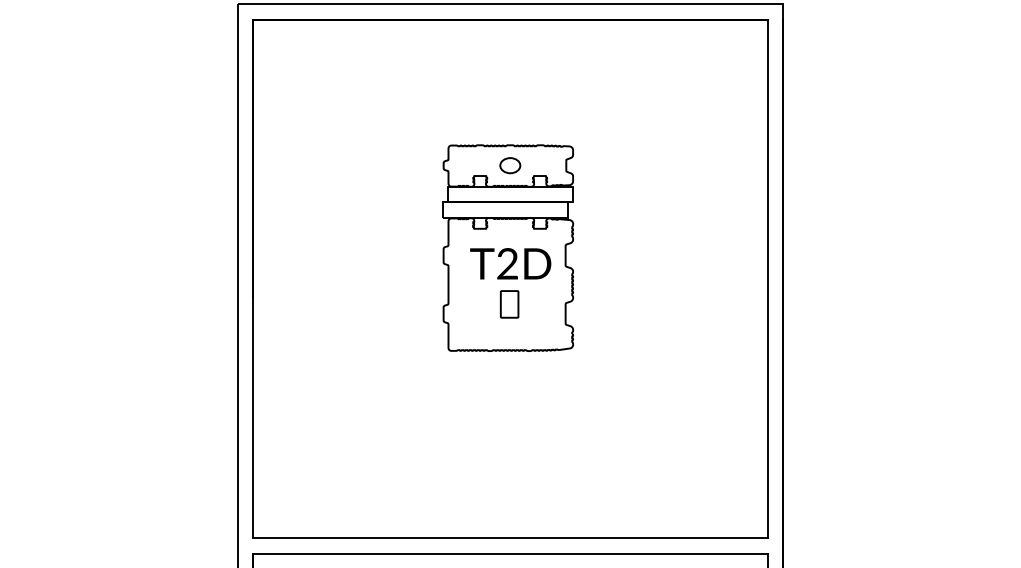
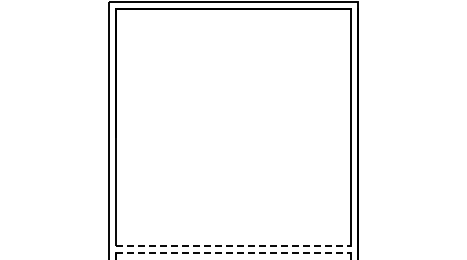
part: (508, 247) -> (232, 113), removed
line: (510, 538) -> (233, 246), solid -> dashed
line: (510, 553) -> (233, 253), solid -> dashed

